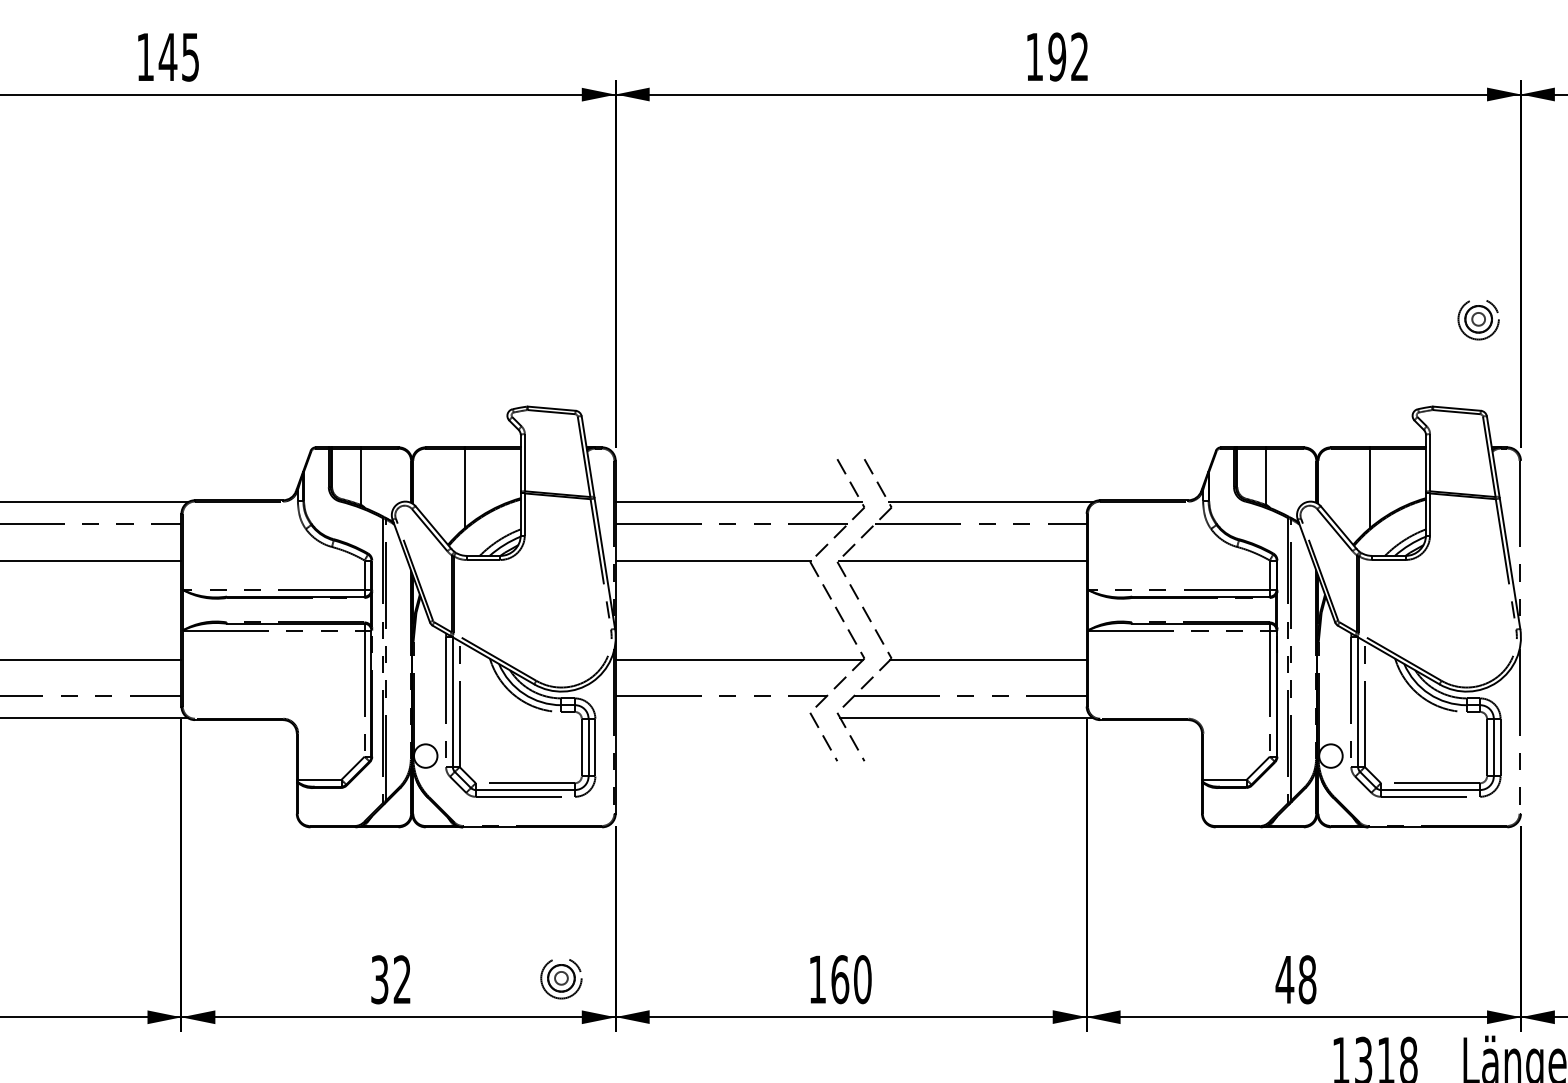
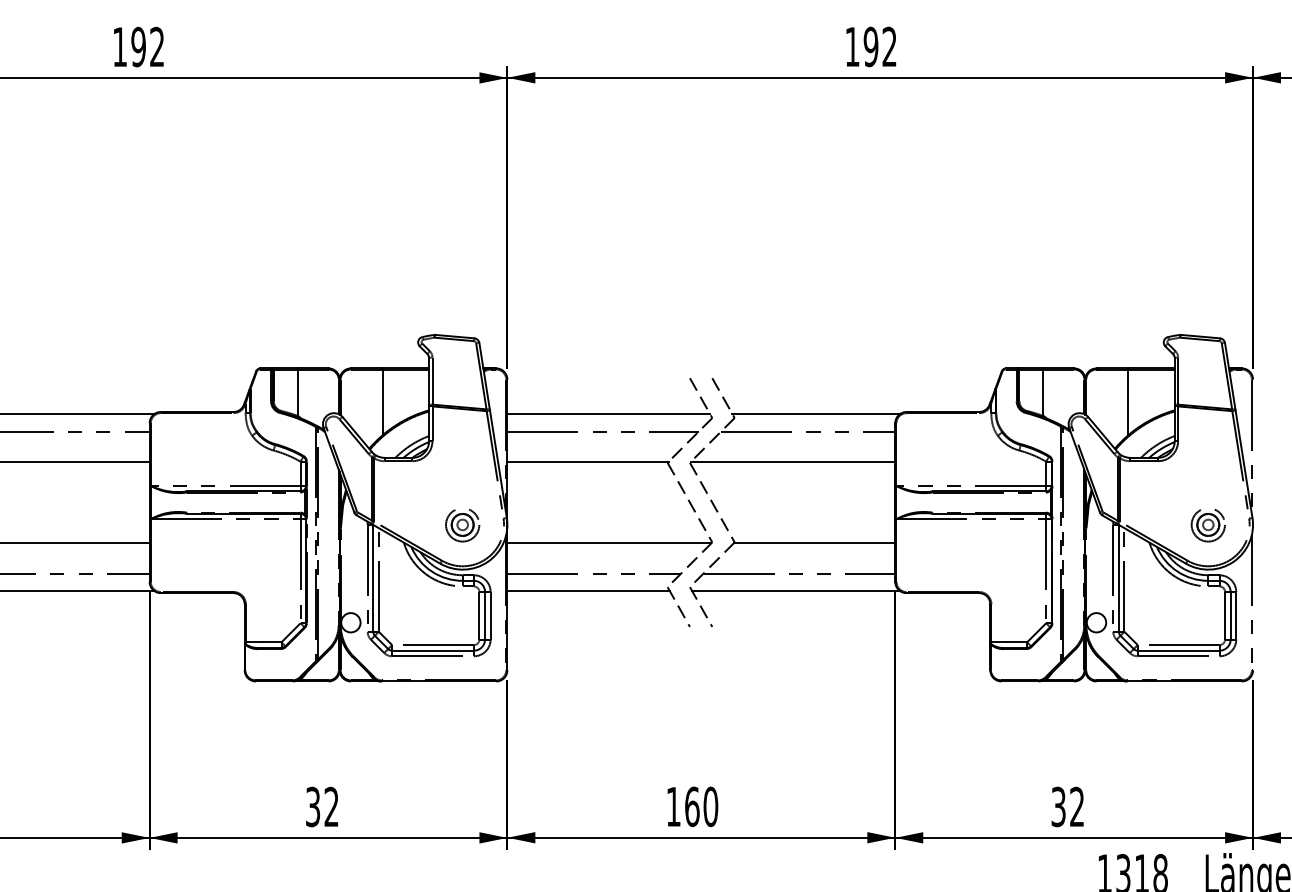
text: (178, 56) -> (147, 46), 145 -> 192
part: (1478, 320) -> (1208, 525), moved
line: (714, 718) -> (588, 591), added
part: (561, 979) -> (462, 525), moved
text: (1295, 979) -> (1067, 806), 48 -> 32

